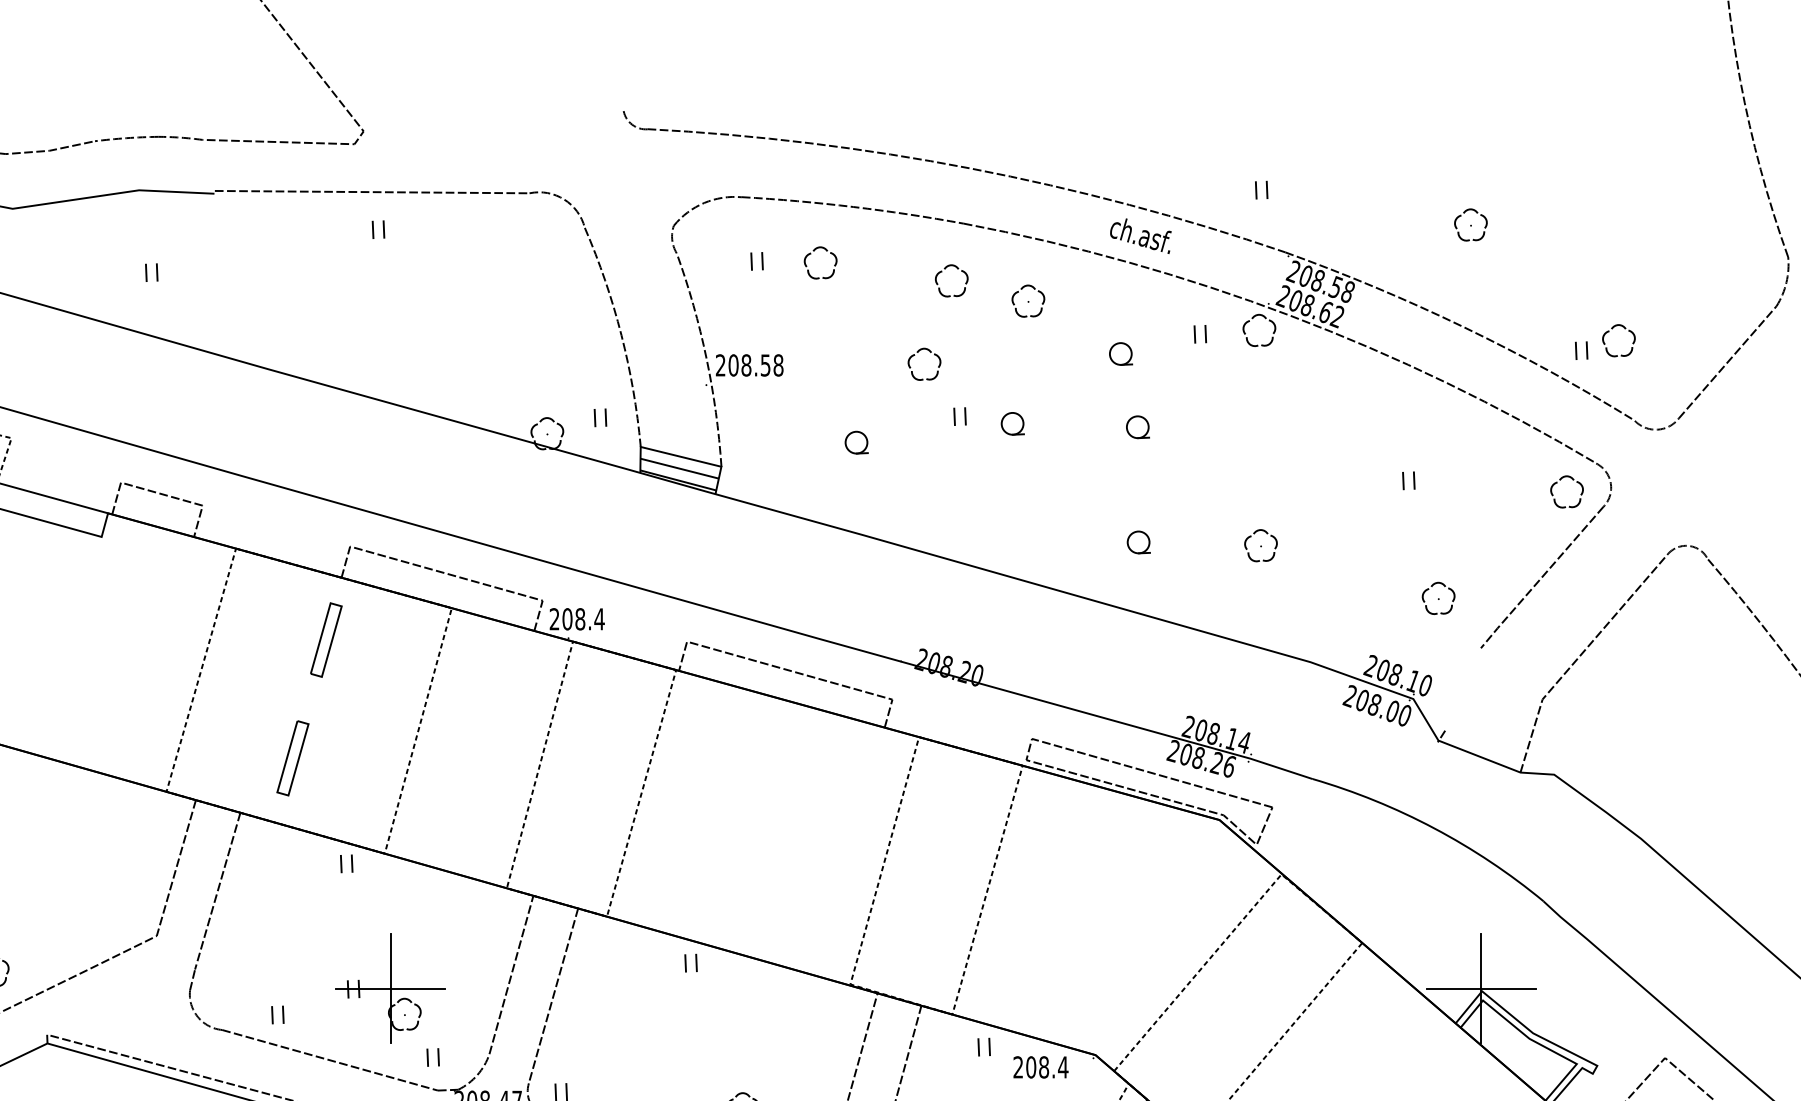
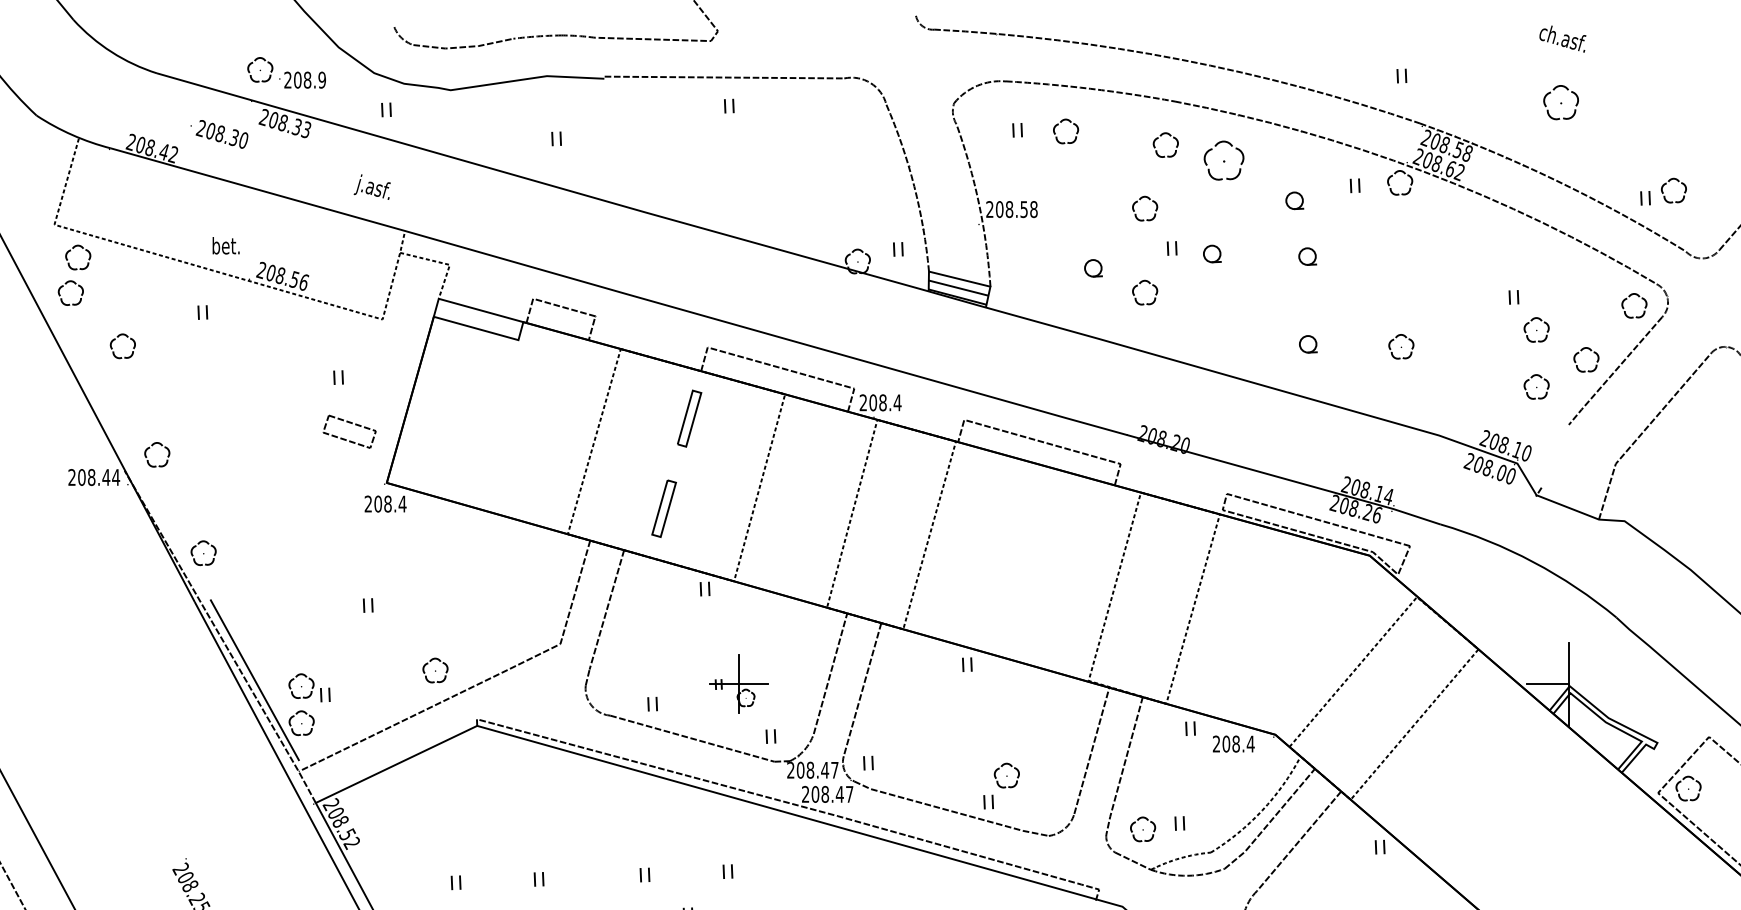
part: (1471, 224) -> (1561, 102), size x1.4
text: (1140, 235) -> (1562, 38), moved
part: (1028, 301) -> (1224, 160), size x1.6
part: (930, 463) -> (1149, 284), added
part: (1438, 522) -> (1536, 329), added
part: (1509, 551) -> (1590, 351), added
part: (390, 989) -> (738, 684), size x0.7
line: (1508, 989) -> (1589, 684), removed

